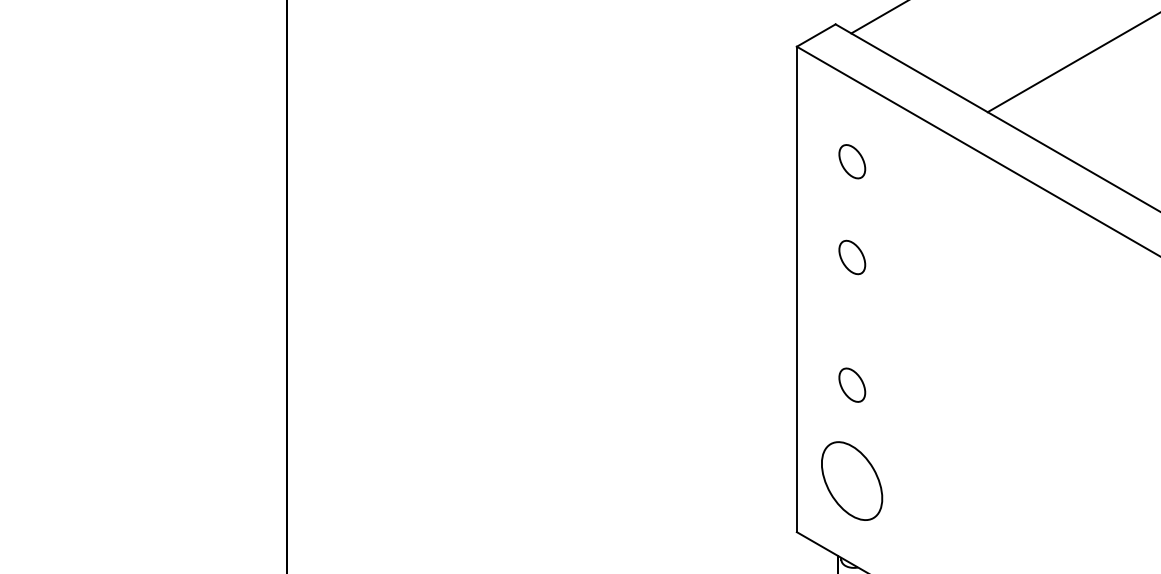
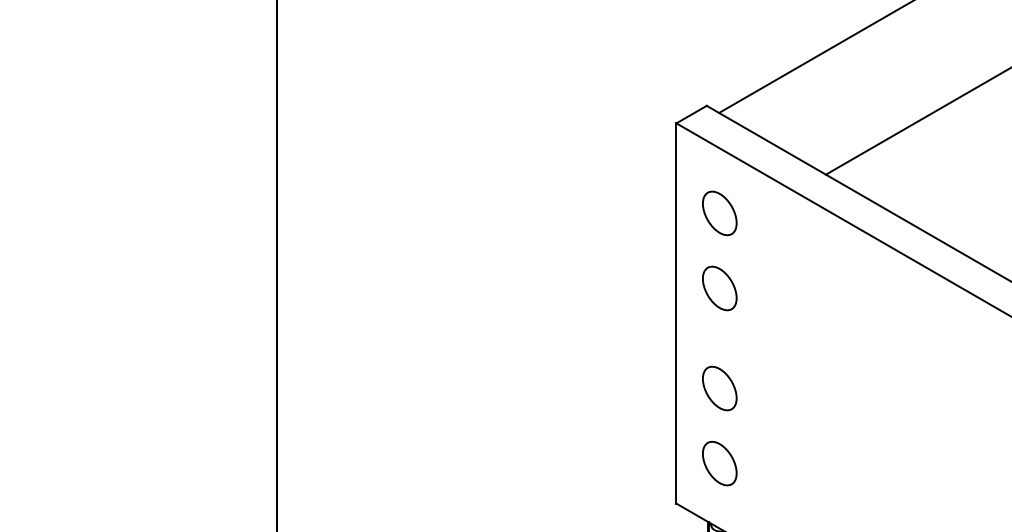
part: (851, 161) -> (719, 213), size x1.67
part: (851, 257) -> (719, 288), size x1.67
part: (851, 385) -> (719, 388), size x1.67
part: (851, 480) -> (719, 463), size x0.71

